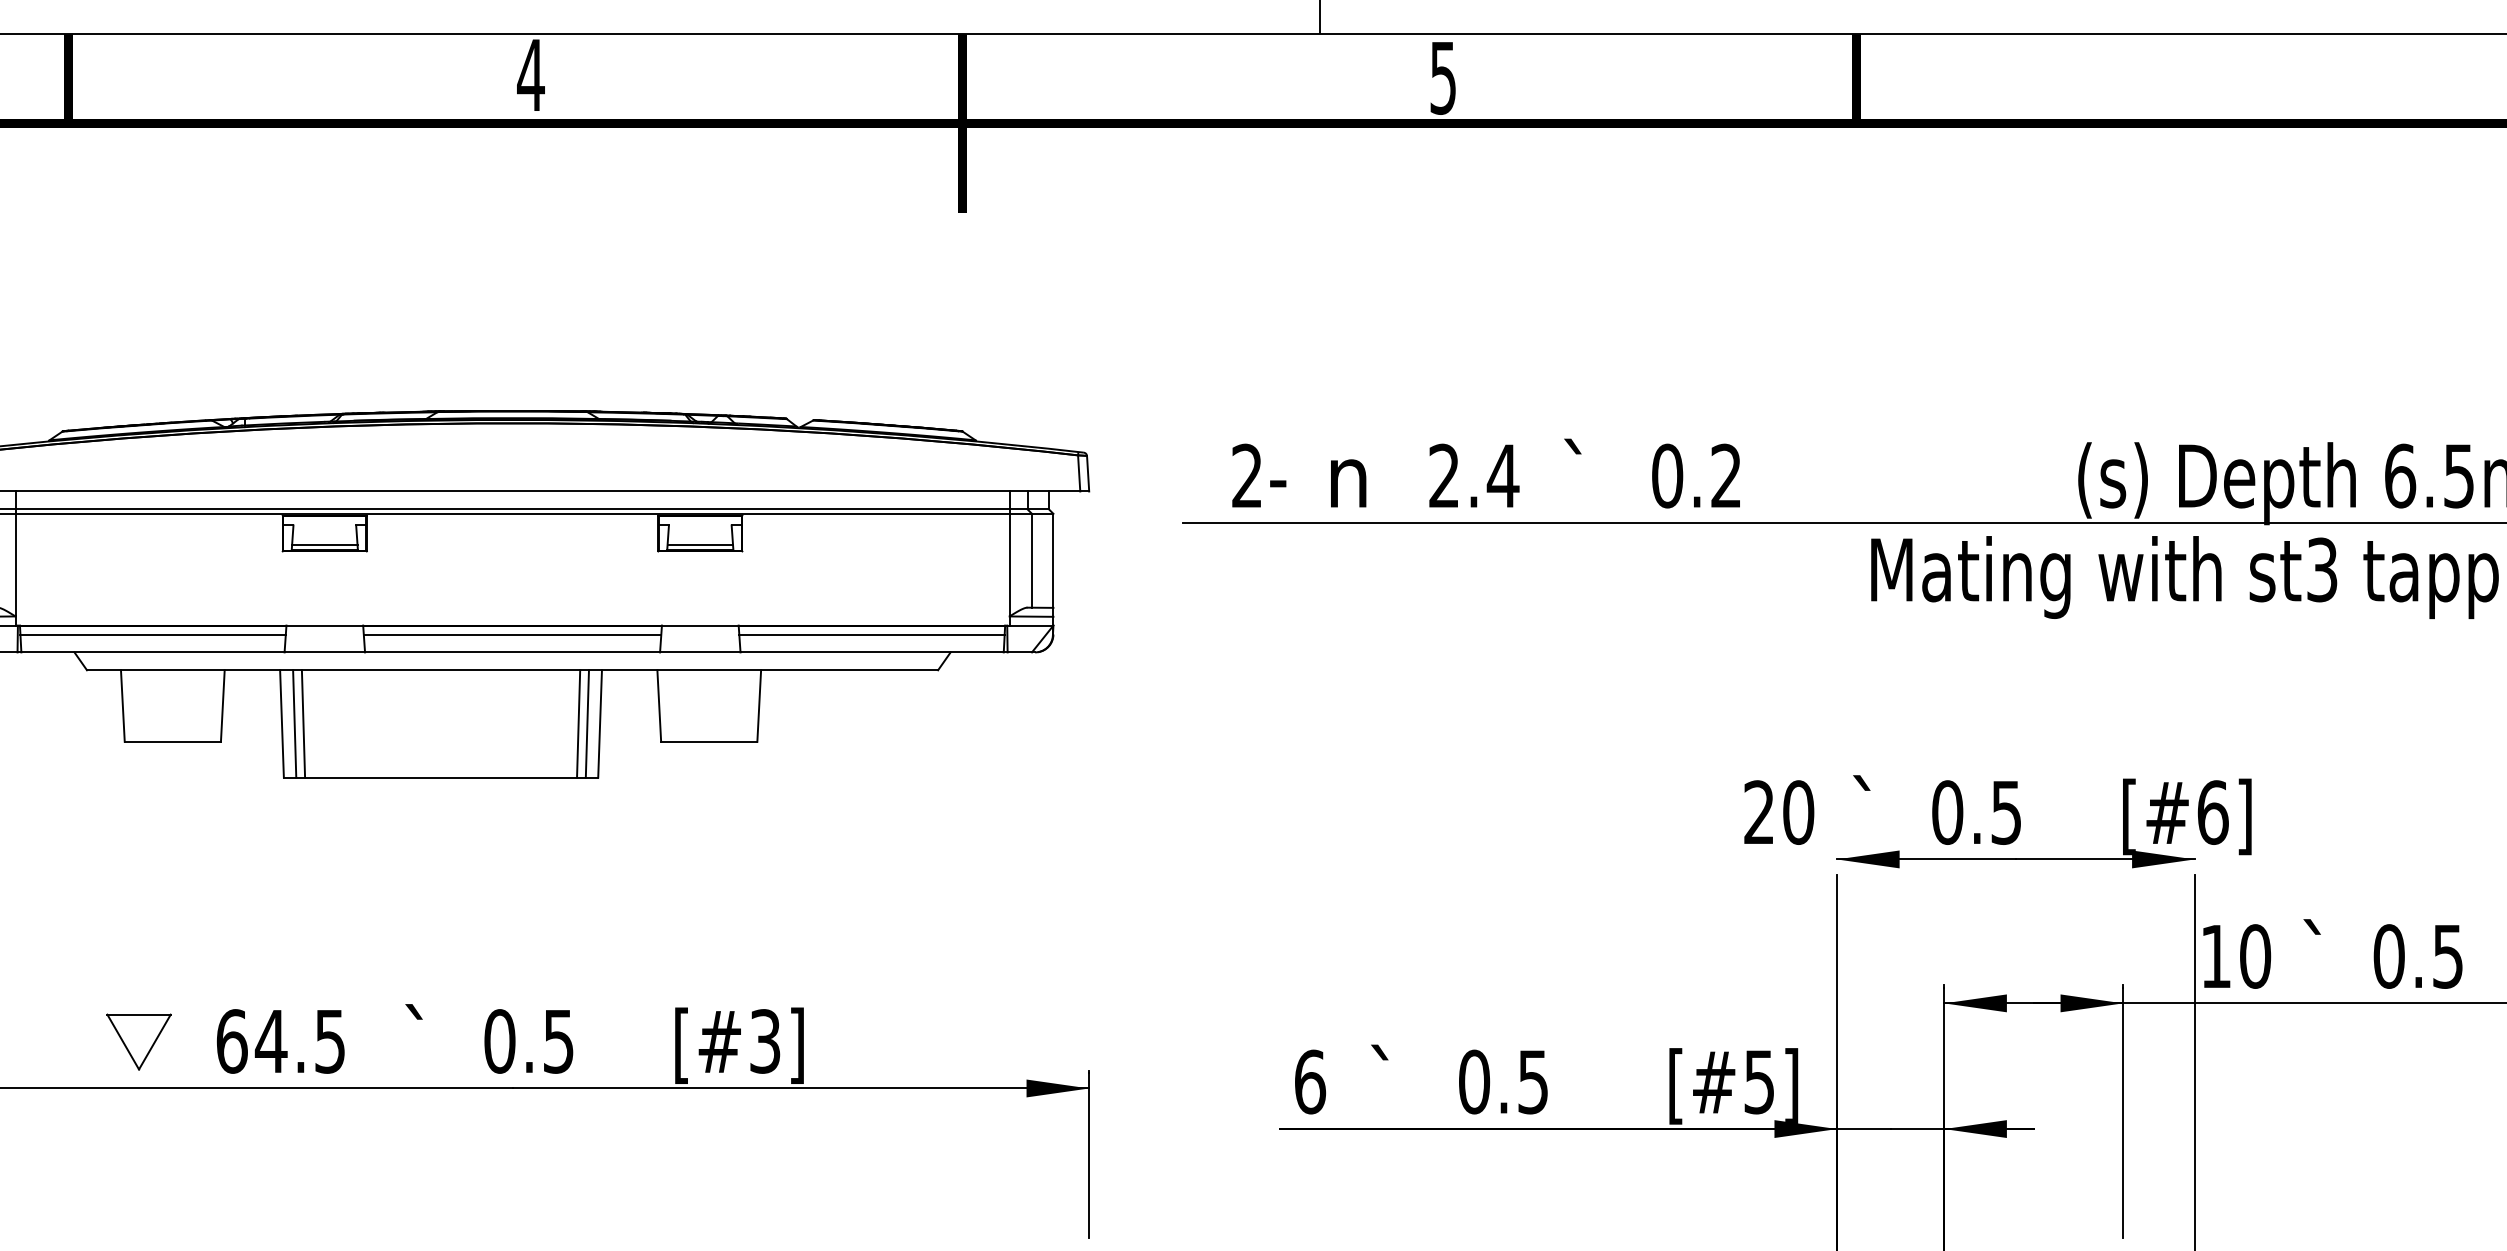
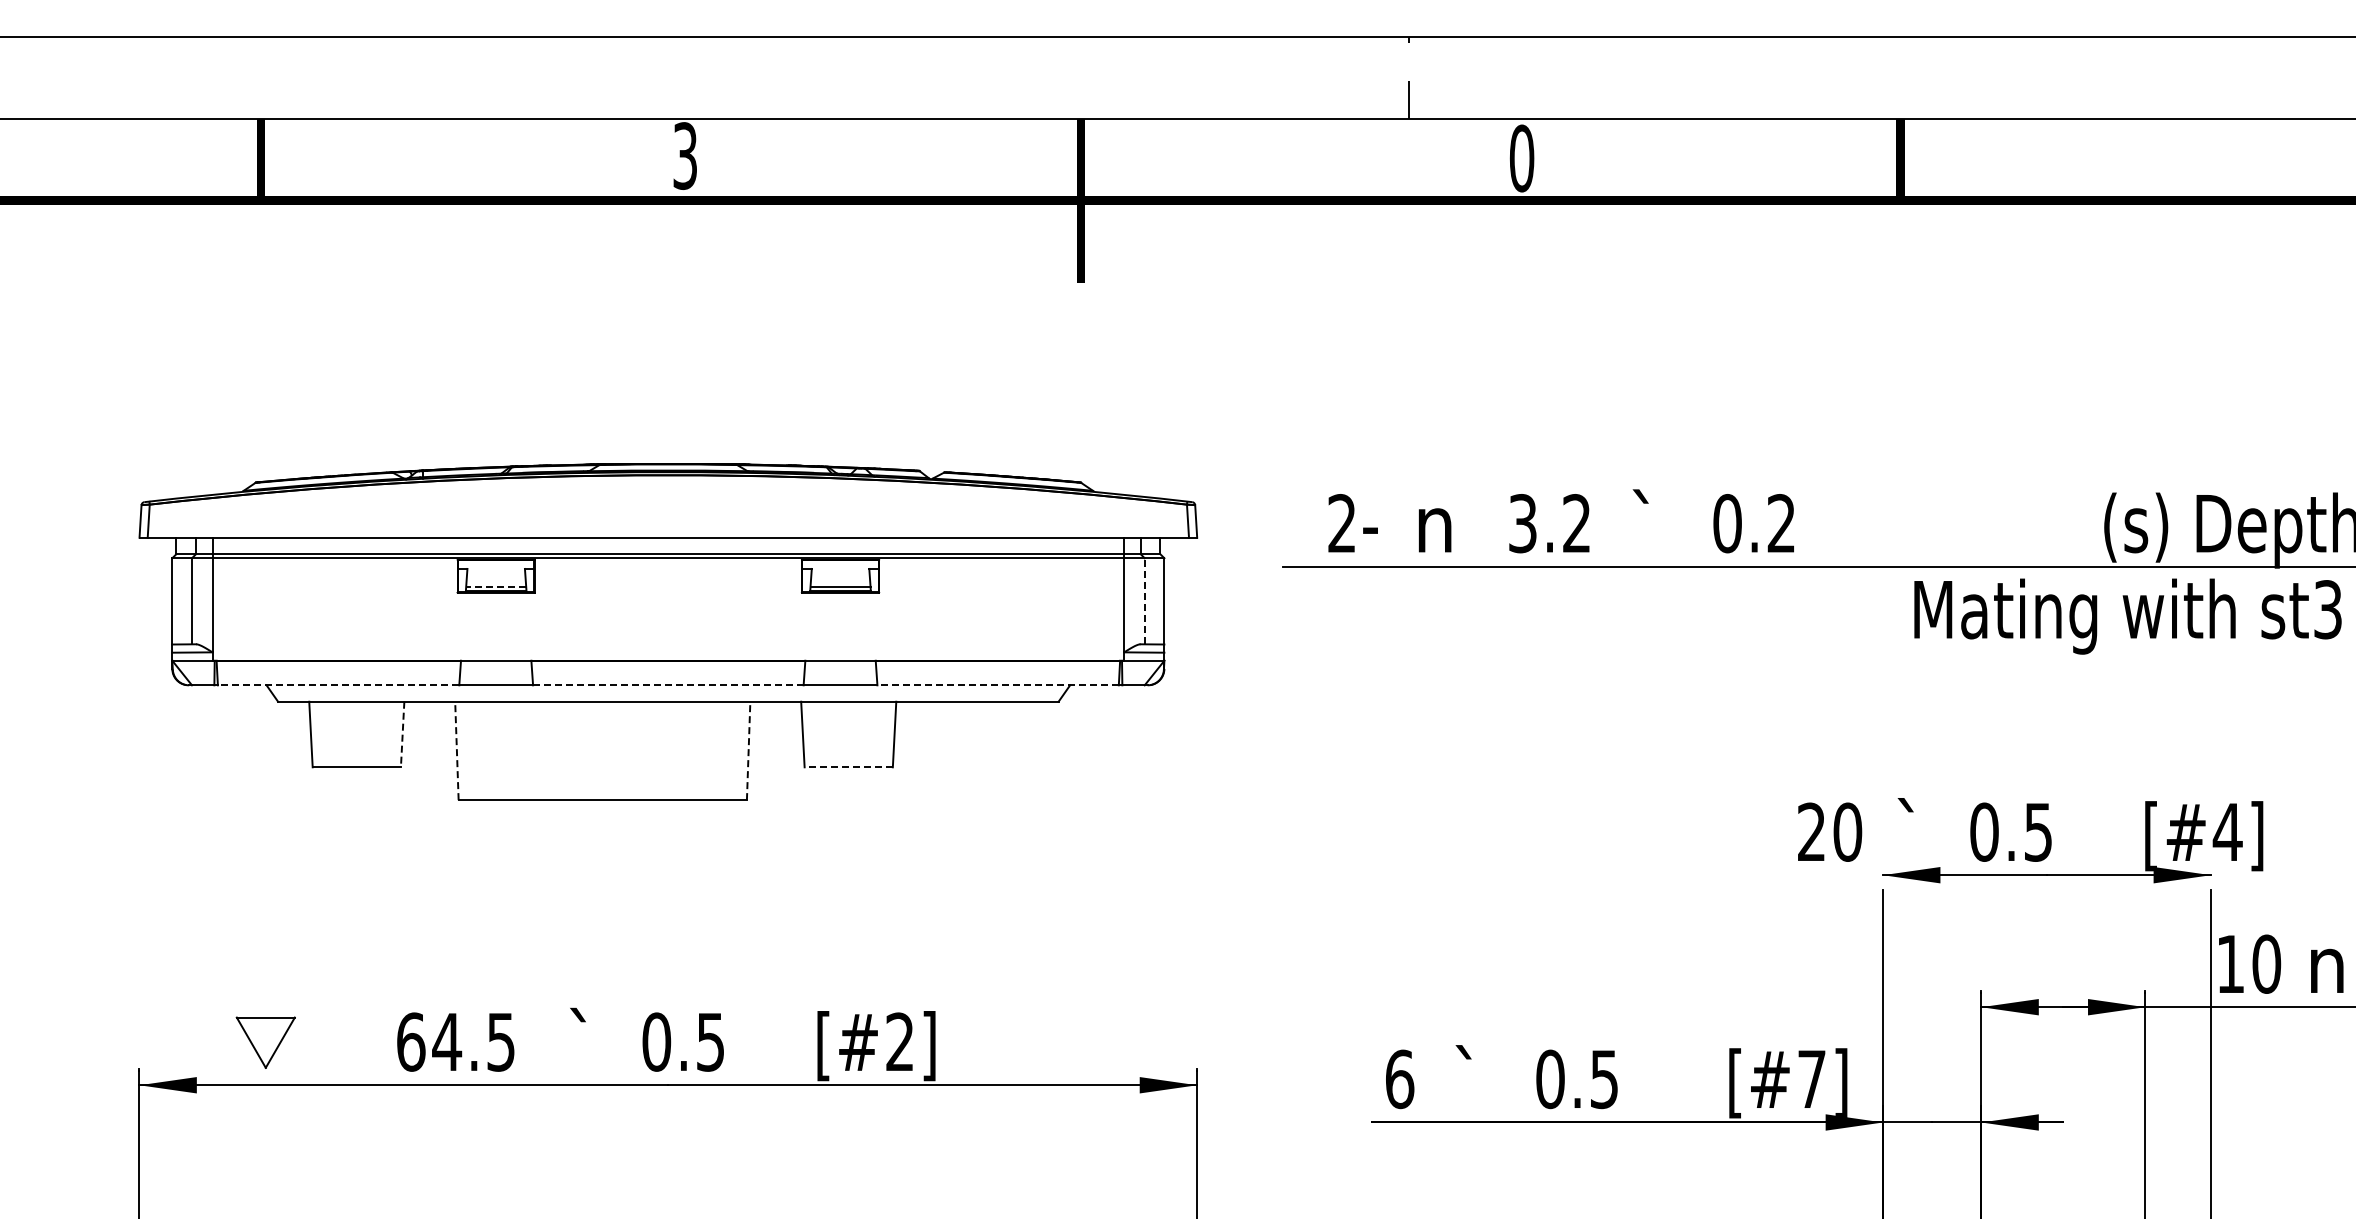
text: (531, 75) -> (685, 156), 4 -> 3
text: (1442, 77) -> (1521, 158), 5 -> 0
text: (1474, 475) -> (1550, 523), 2.4 -> 3.2
line: (324, 544) -> (495, 586), solid -> dashed
line: (1031, 559) -> (1144, 600), solid -> dashed
line: (152, 635) -> (338, 669), removed
line: (512, 635) -> (668, 669), removed
line: (871, 635) -> (997, 669), removed
line: (152, 652) -> (338, 685), solid -> dashed
line: (511, 652) -> (667, 685), solid -> dashed
line: (872, 652) -> (998, 685), solid -> dashed
line: (222, 706) -> (402, 734), solid -> dashed
line: (281, 723) -> (456, 750), solid -> dashed
line: (294, 723) -> (468, 750), removed
line: (303, 723) -> (476, 750), removed
line: (578, 723) -> (728, 750), removed
line: (586, 723) -> (736, 750), removed
line: (599, 723) -> (748, 750), solid -> dashed
line: (708, 741) -> (848, 767), solid -> dashed
text: (2212, 811) -> (2227, 831), [#6] -> [#4]
text: (2320, 953) -> (2326, 961), ` -> n
text: (764, 1040) -> (899, 1041), [#3] -> [#2]
part: (138, 1041) -> (265, 1042), moved
text: (1759, 1082) -> (1811, 1079), [#5] -> [#7]

